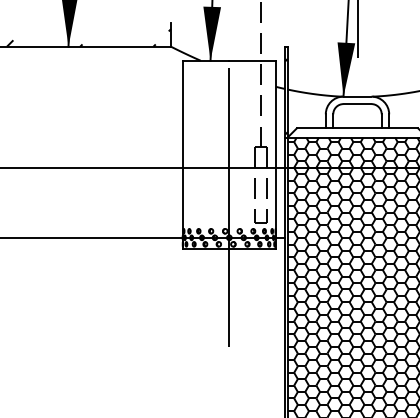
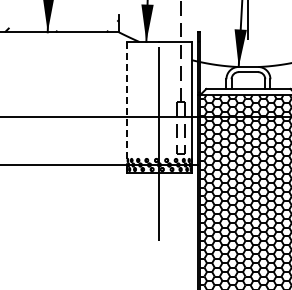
line: (183, 147) -> (127, 102), solid -> dashed

